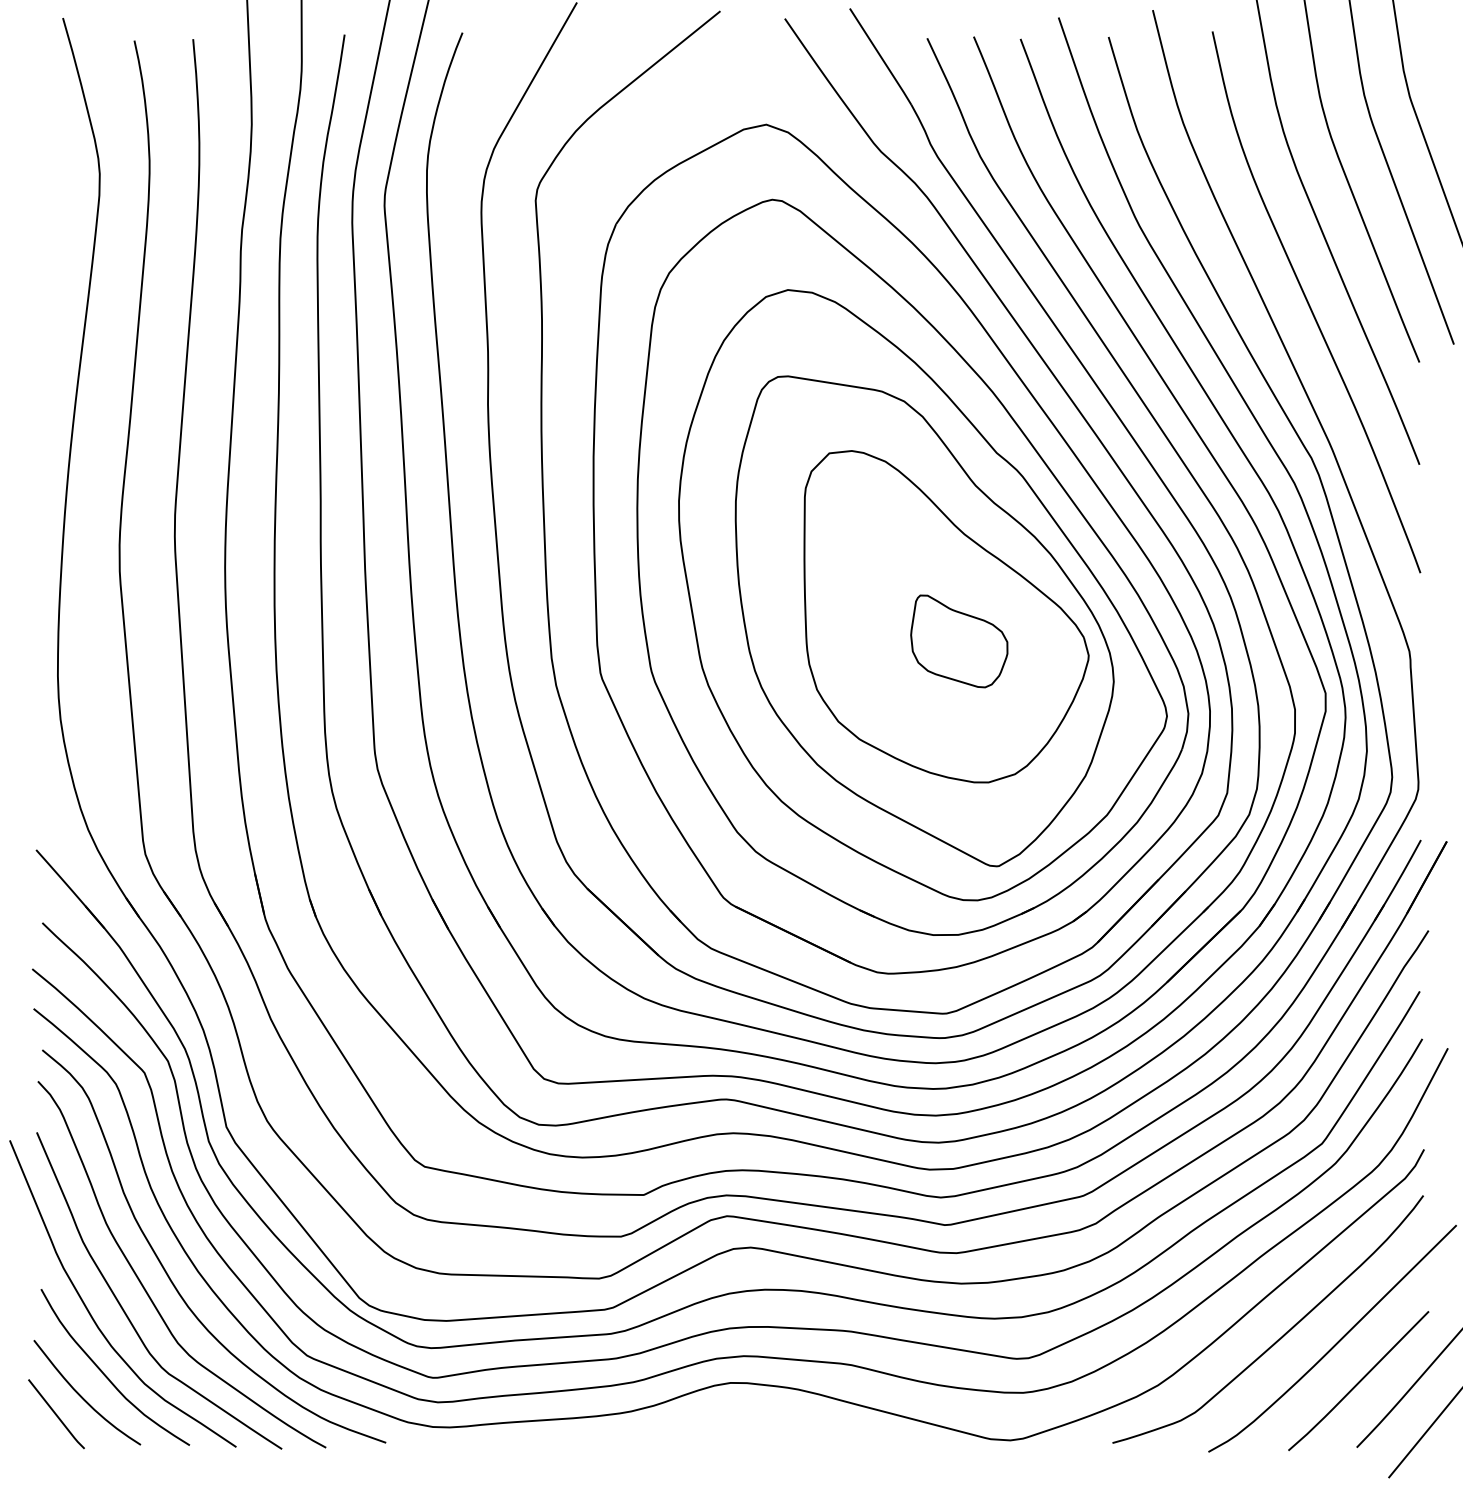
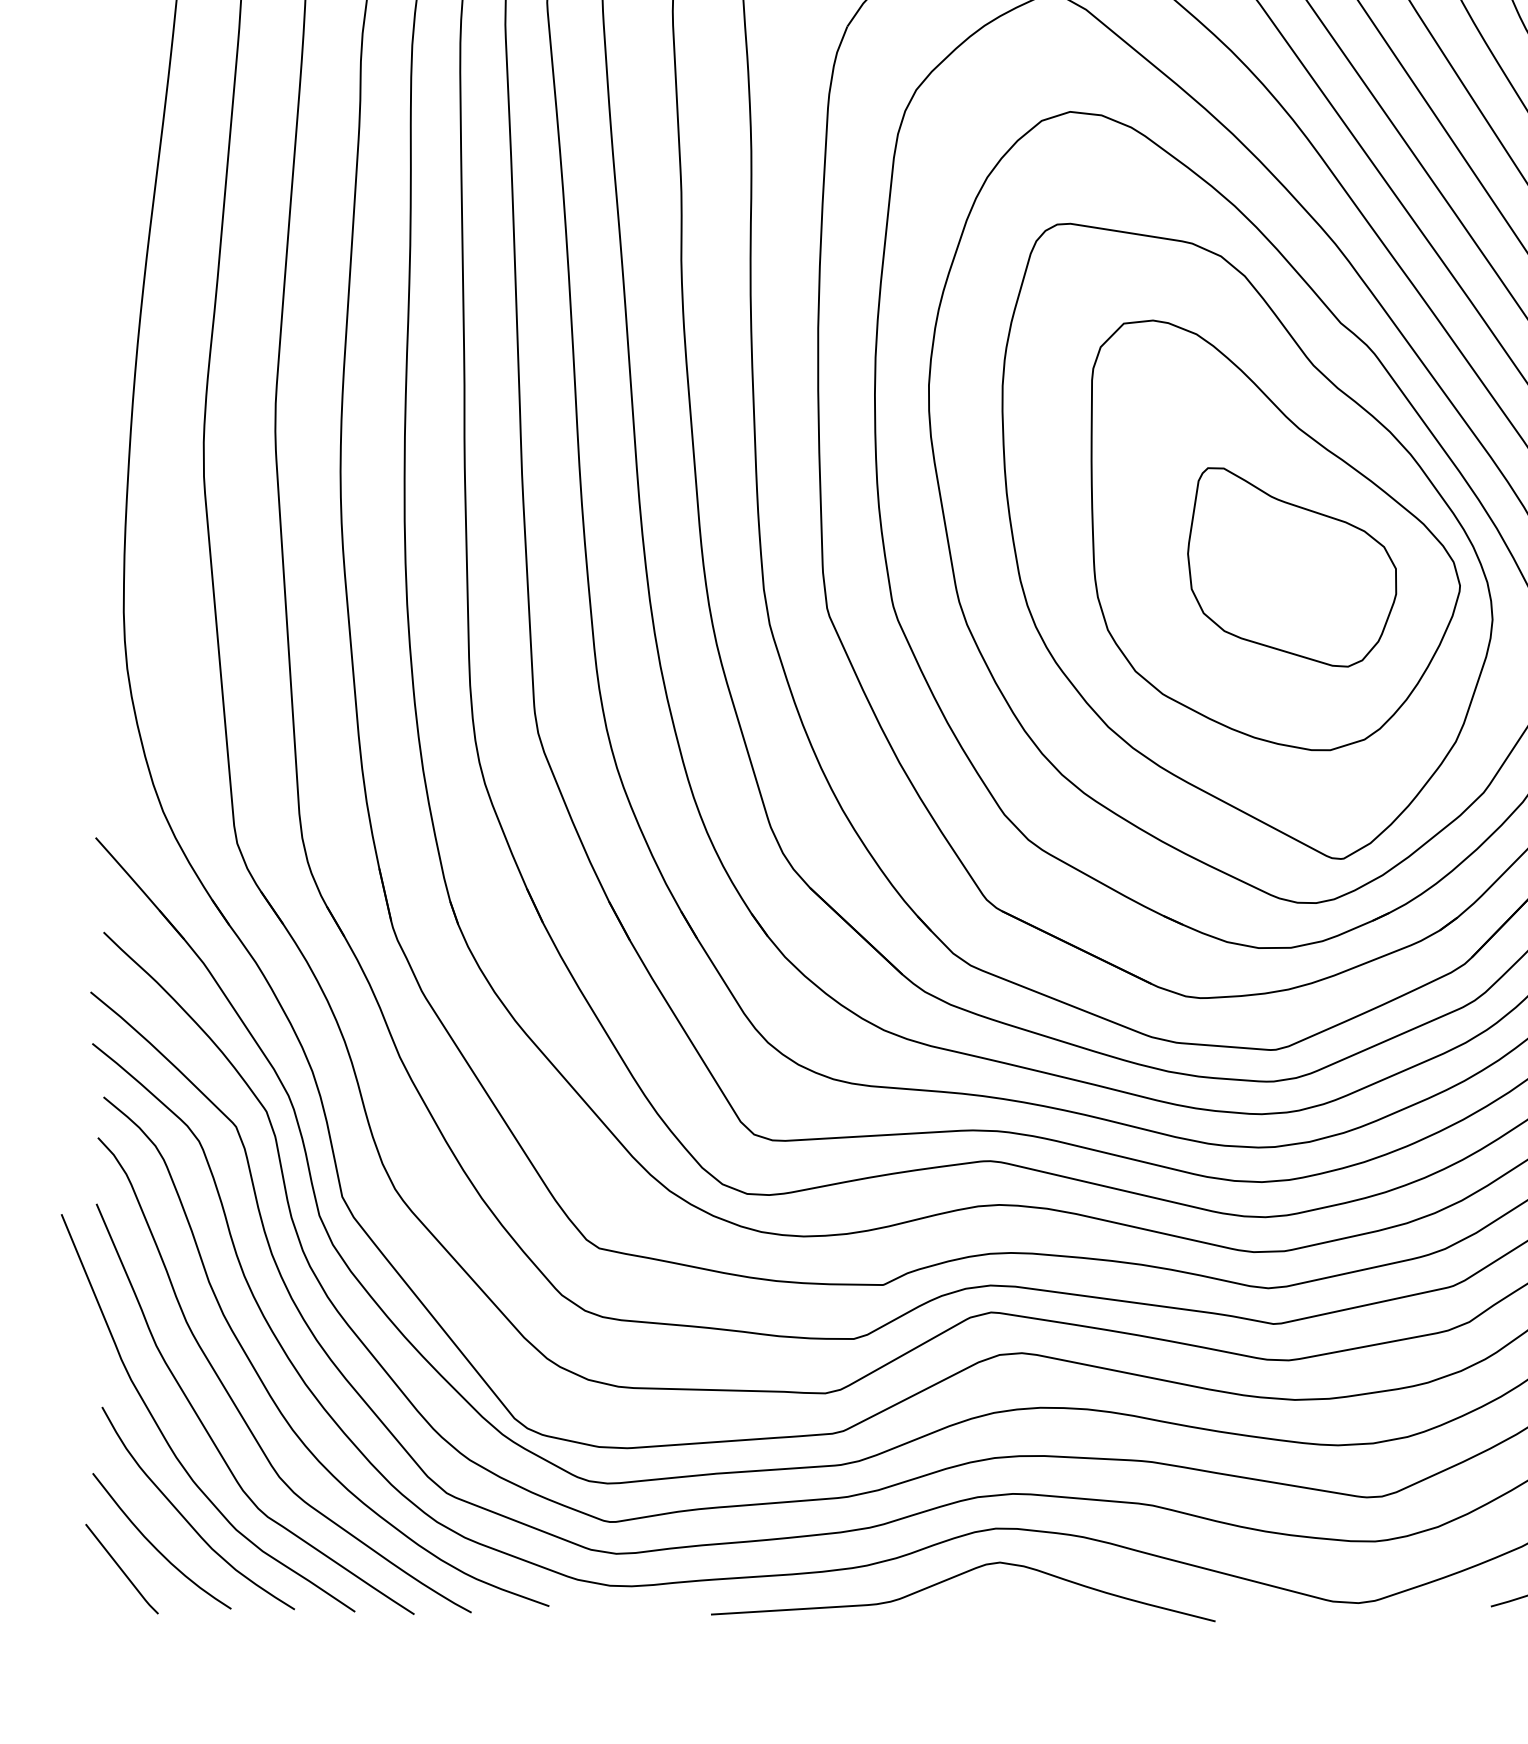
part: (959, 641) -> (1292, 567), size x1.67
curve: (700, 1420) -> (956, 1577), added

